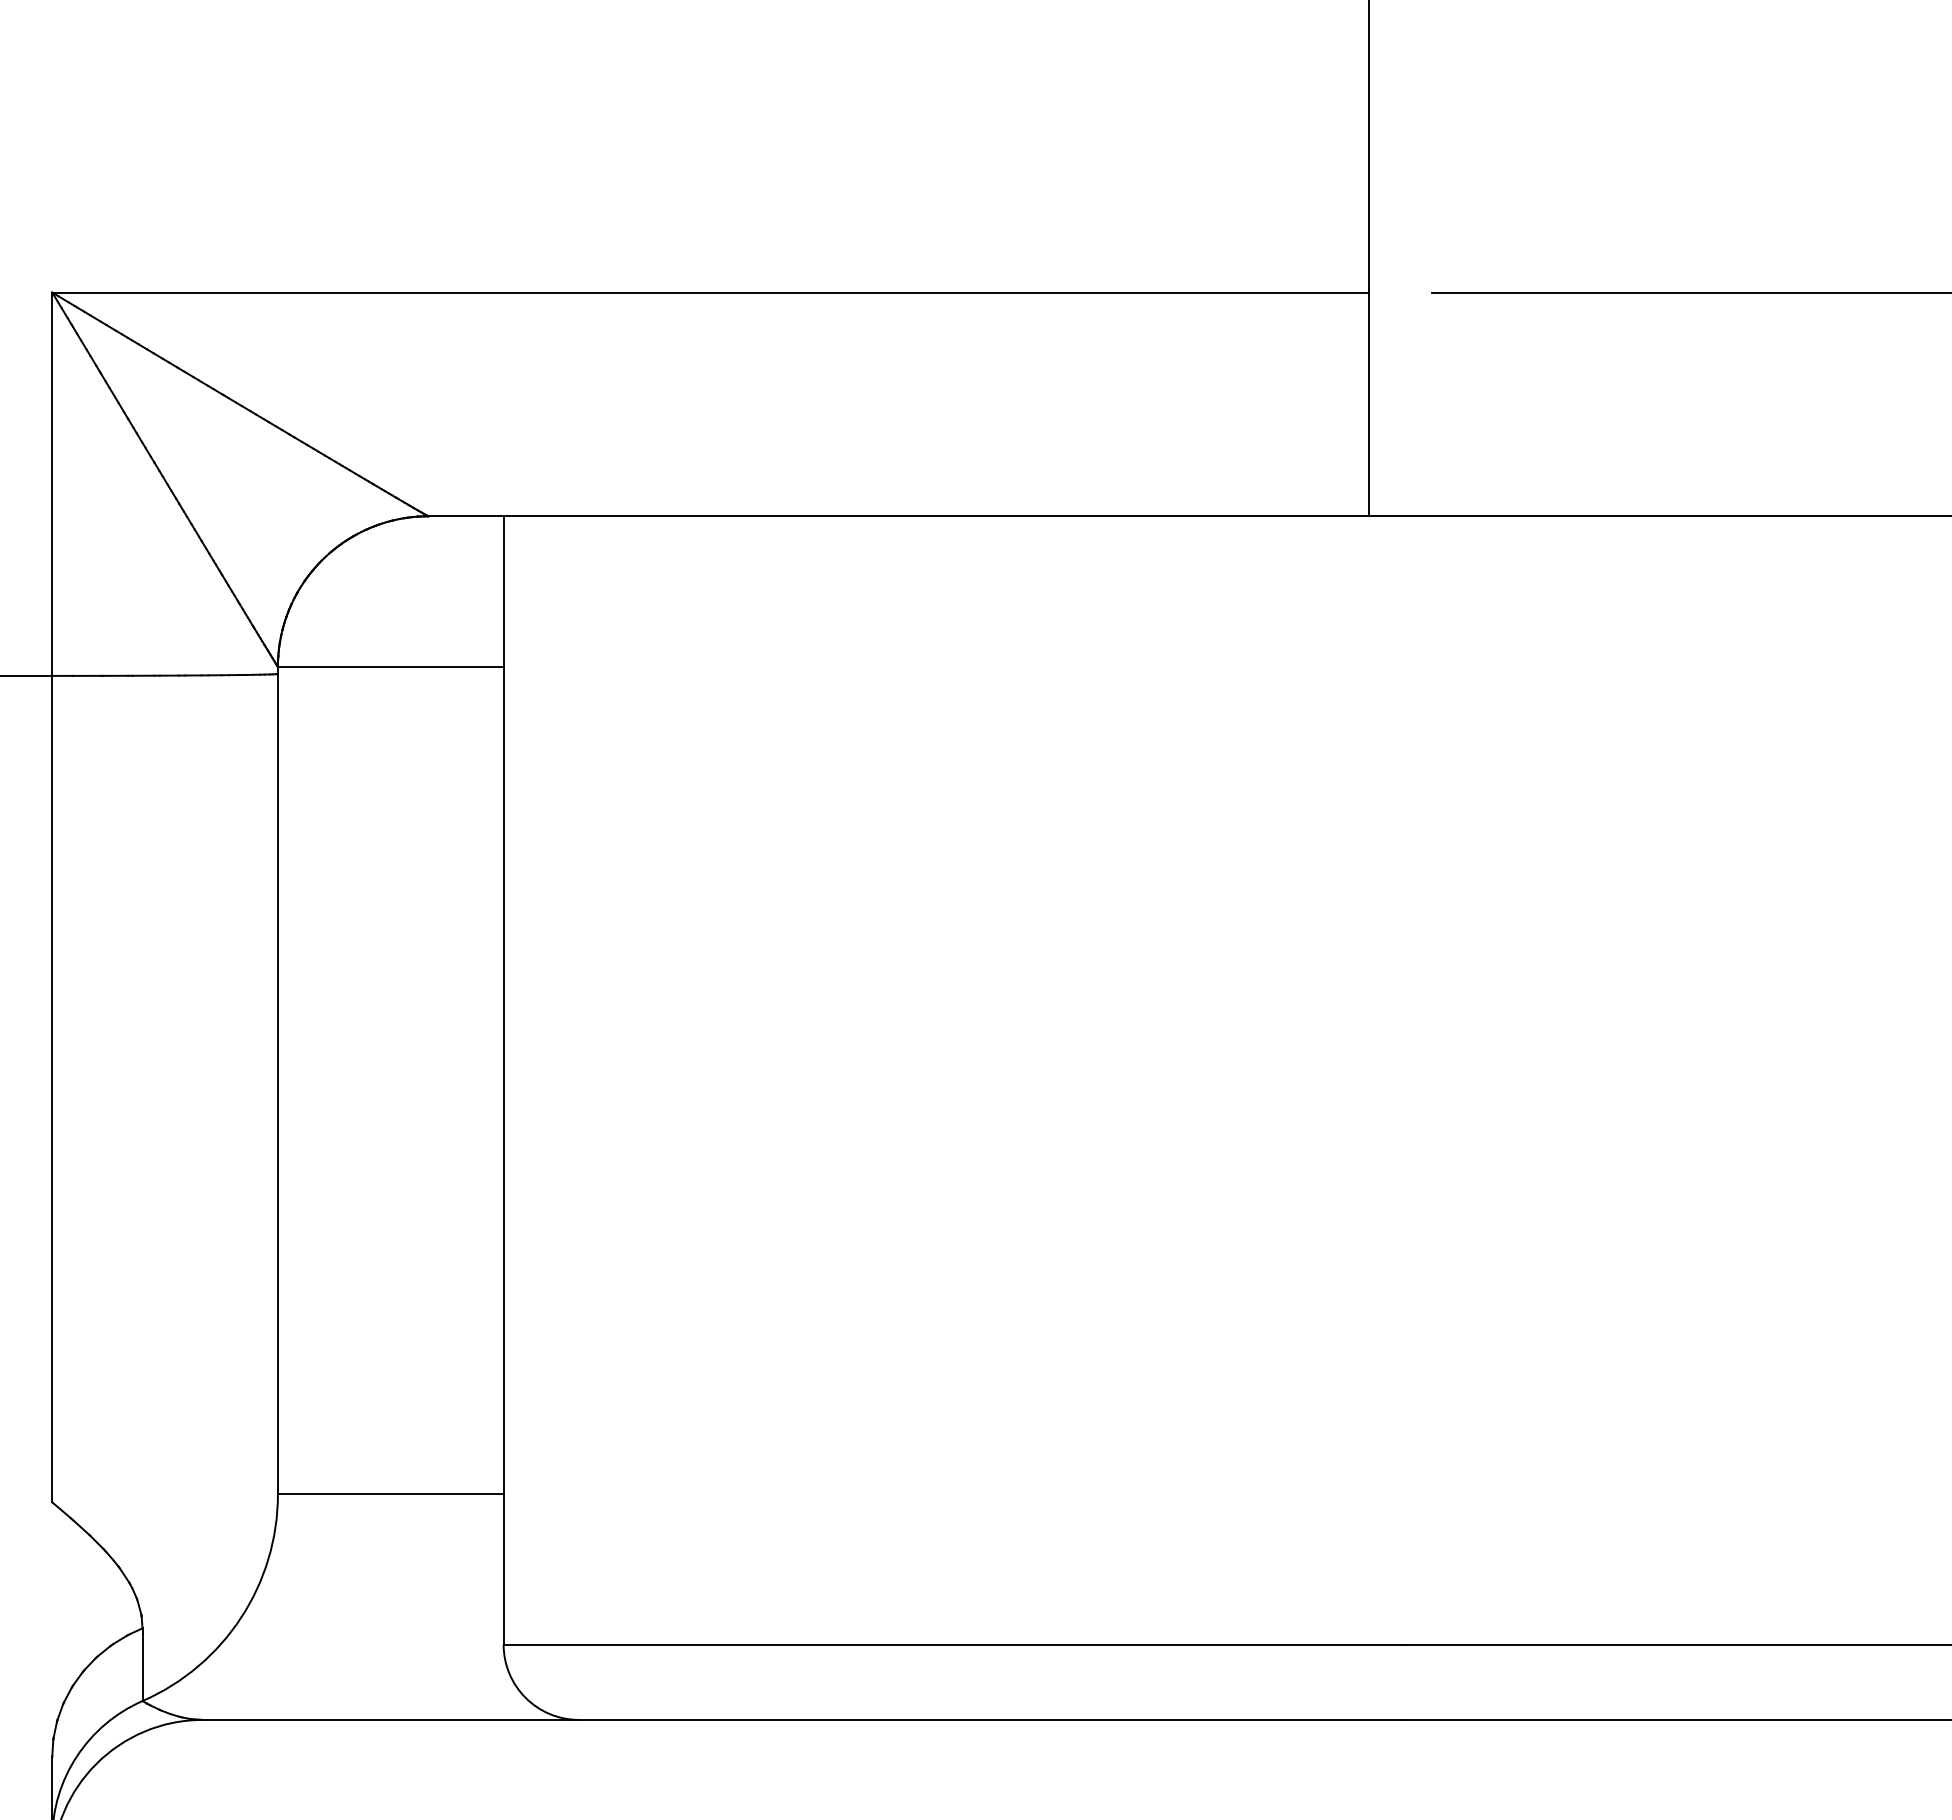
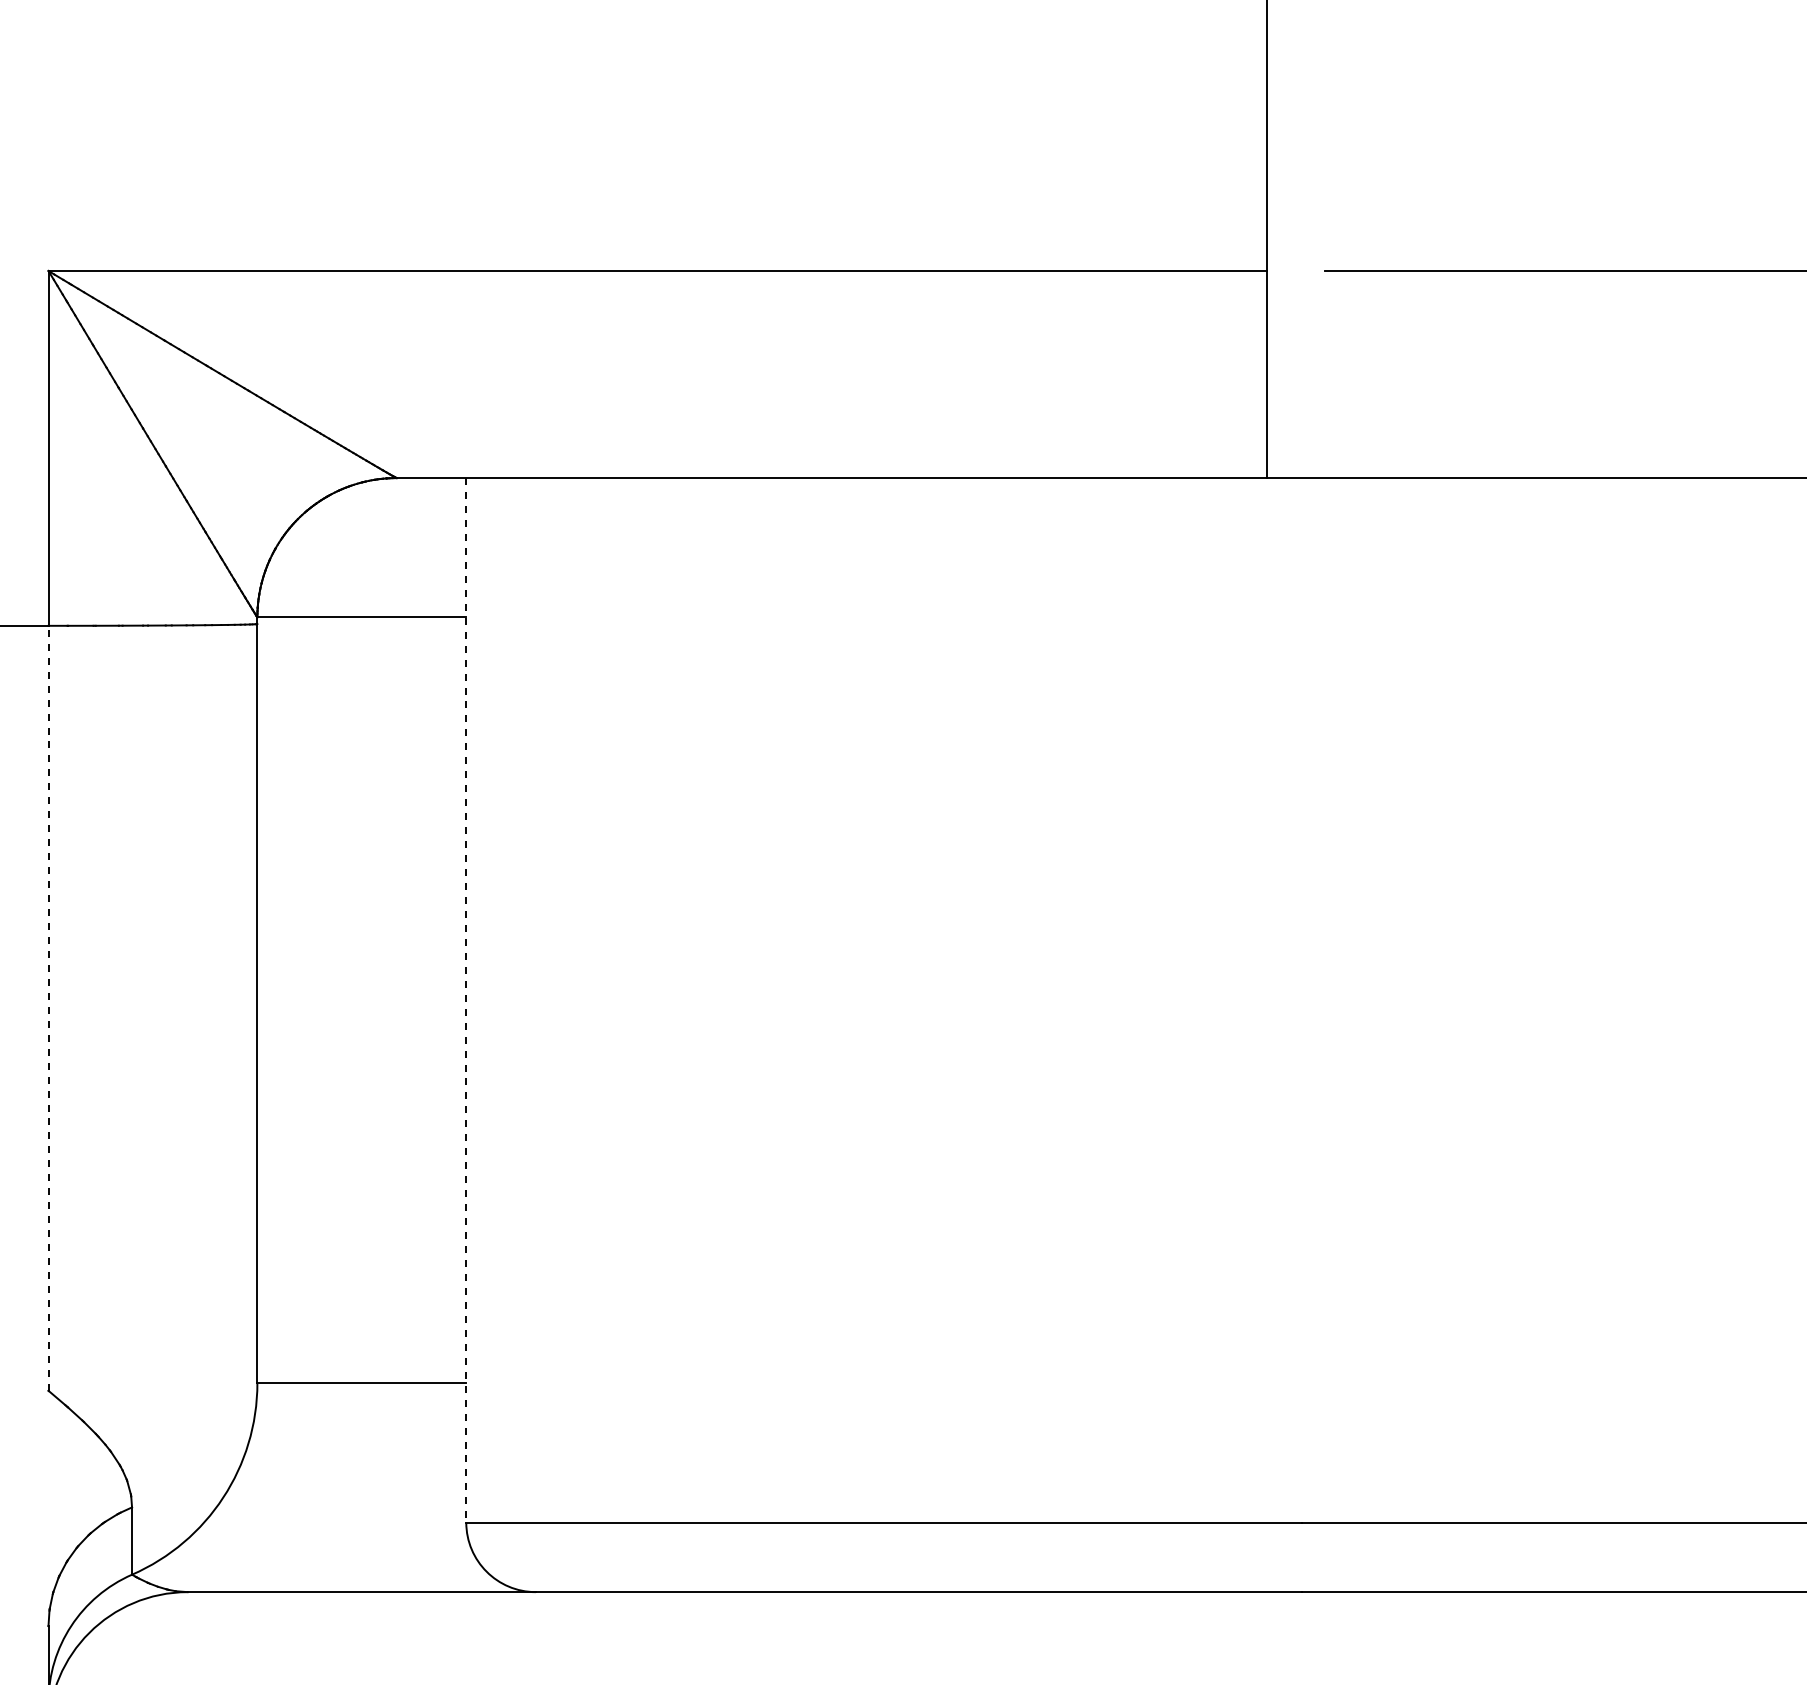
line: (503, 1080) -> (466, 1000), solid -> dashed
line: (52, 1088) -> (48, 1007), solid -> dashed

